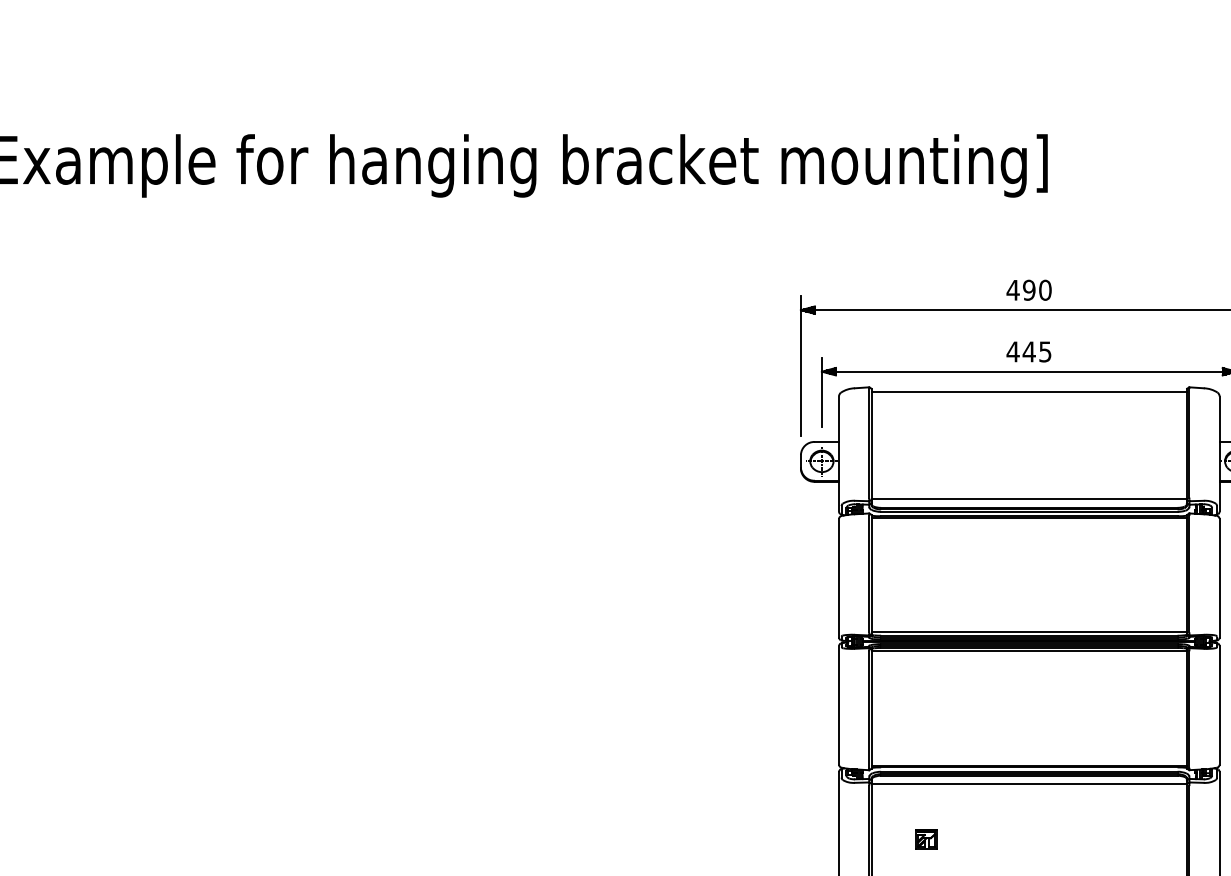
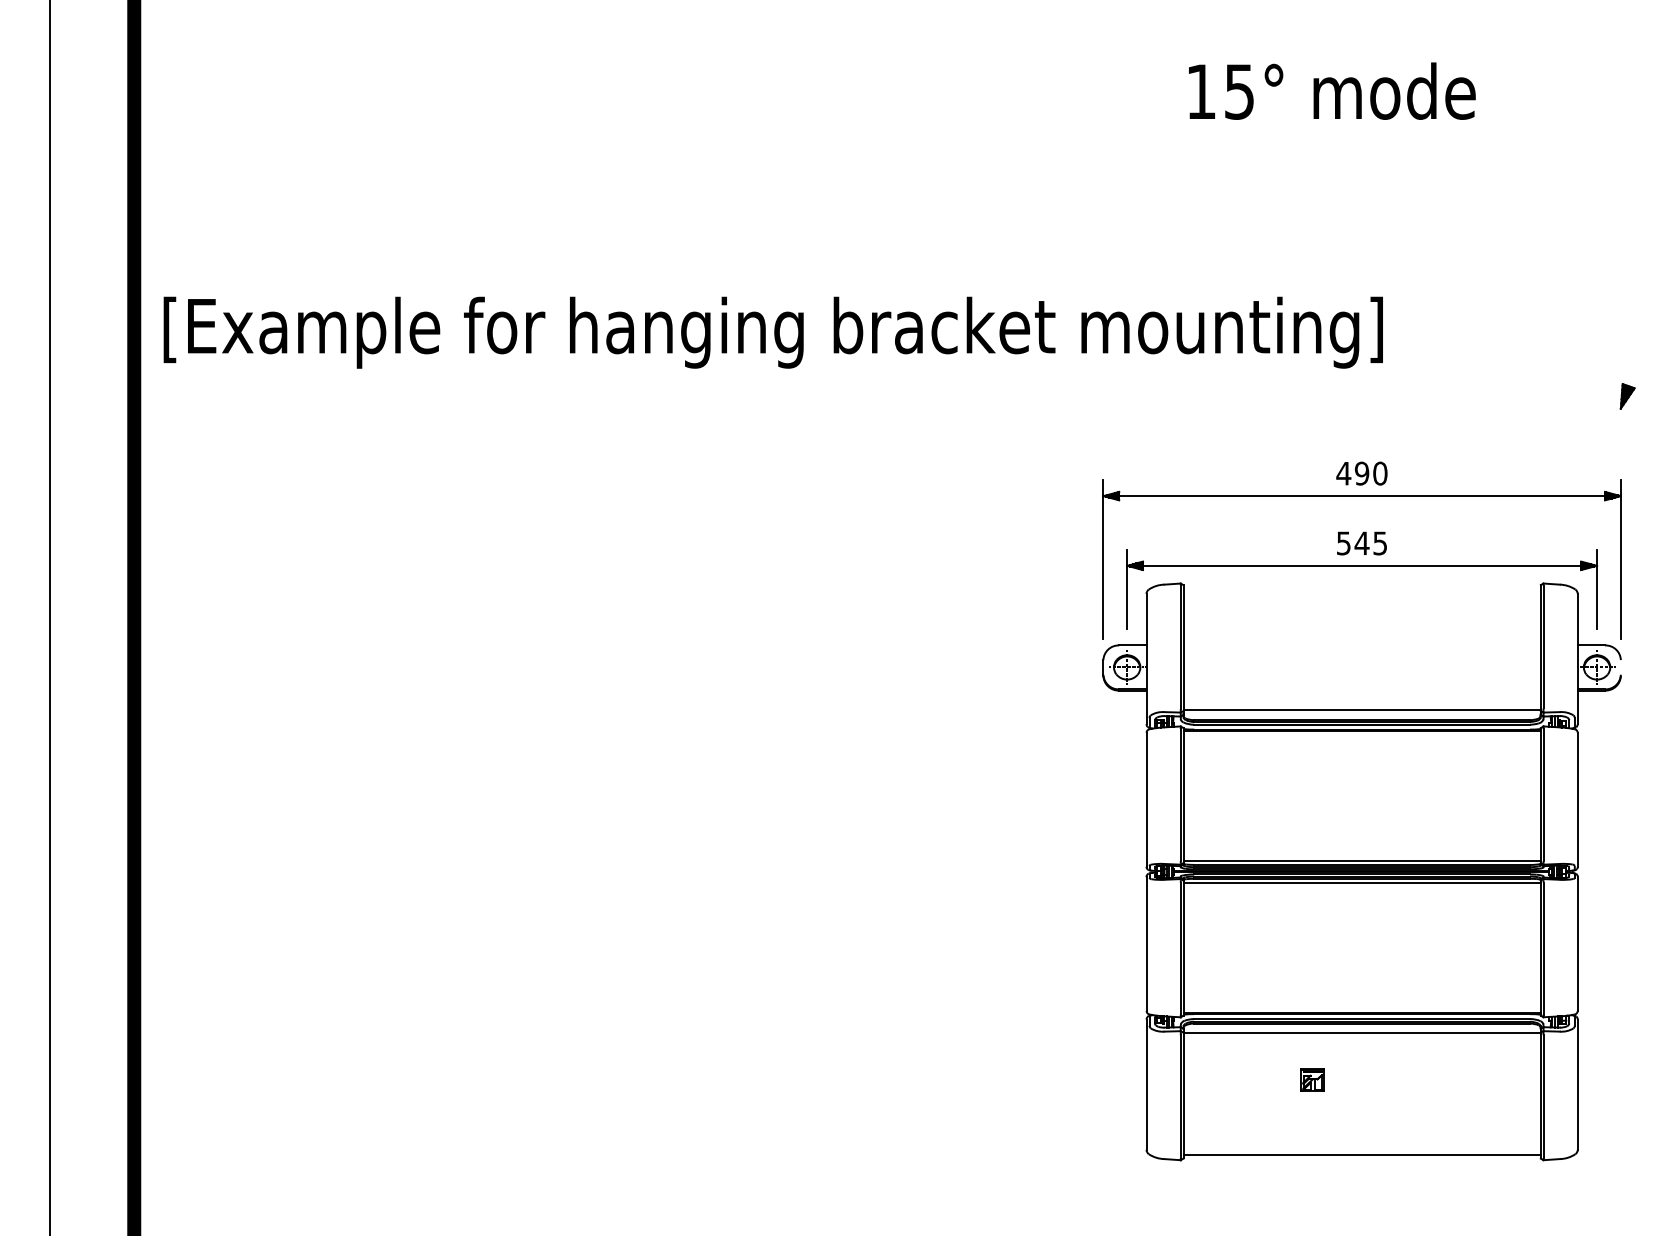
text: (1012, 351) -> (1343, 543), 445 -> 545
line: (1028, 392) -> (1361, 589), removed
part: (926, 838) -> (1312, 1079), moved

